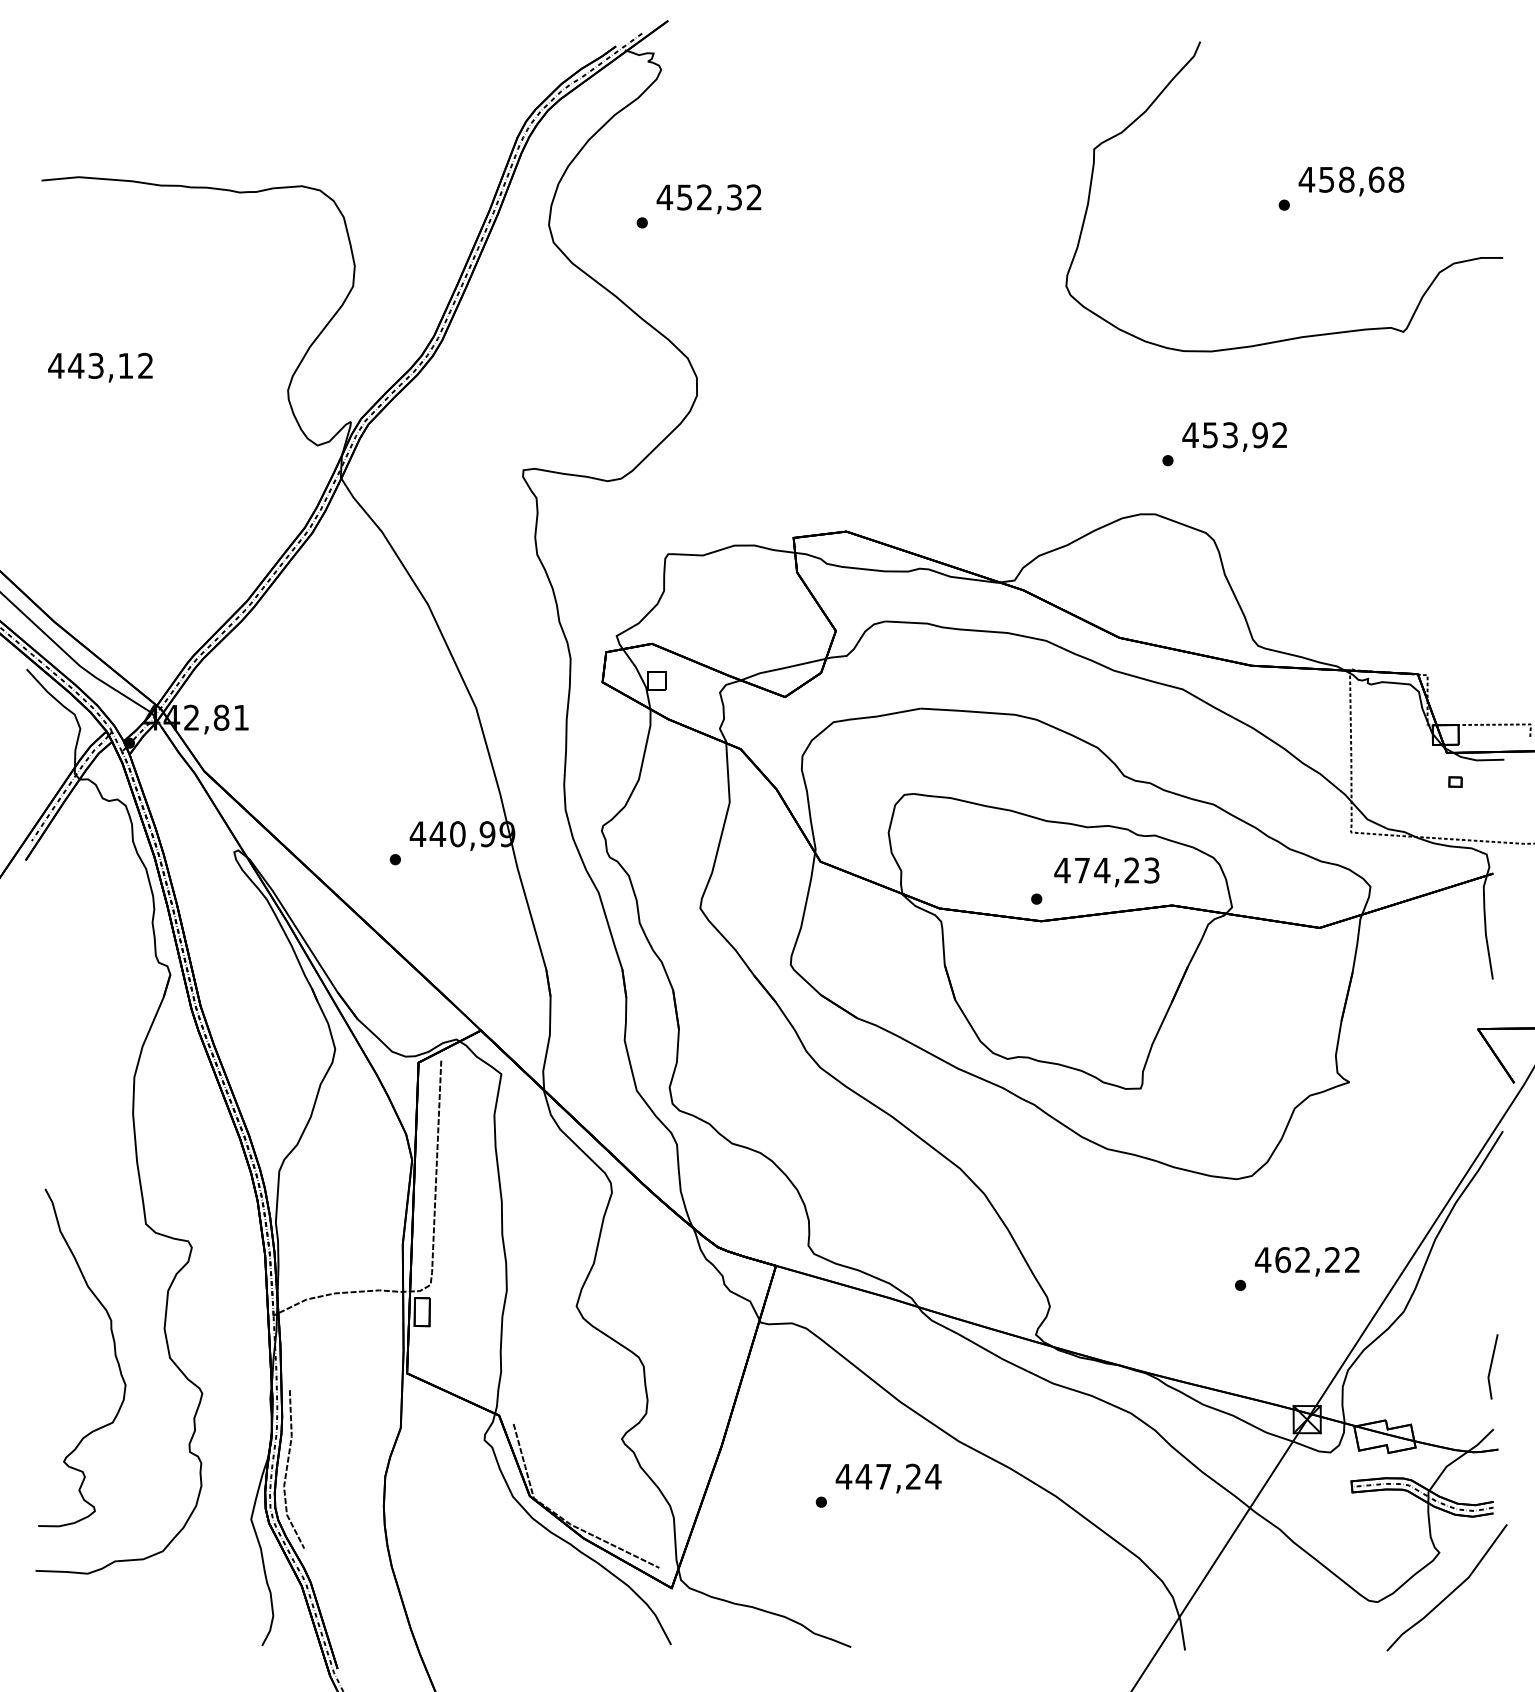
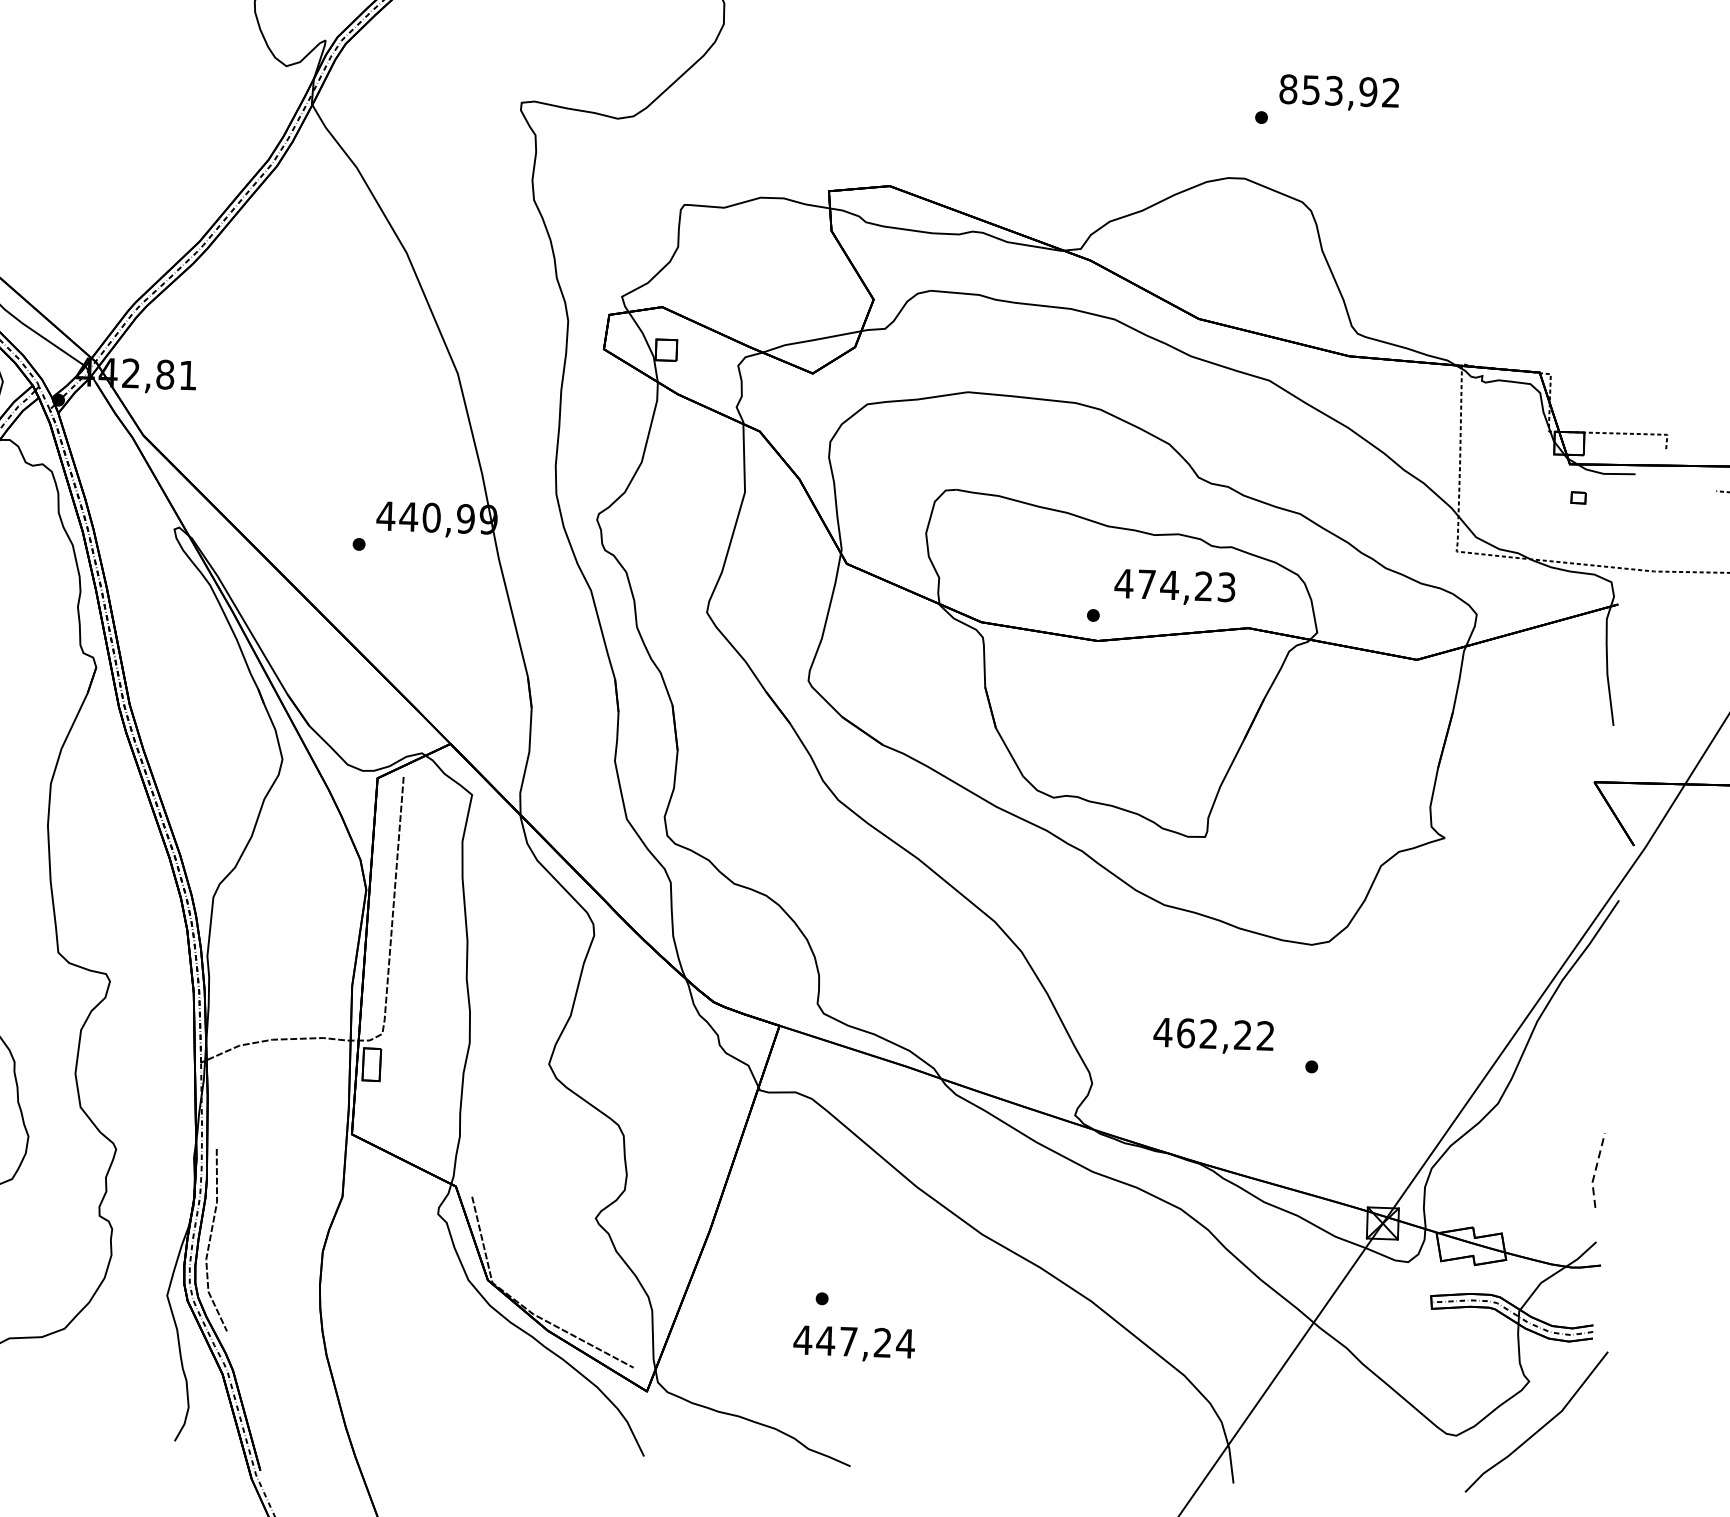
text: (1190, 435) -> (1288, 89), 453,92 -> 853,92
text: (1306, 1261) -> (1212, 1035), moved
line: (1490, 1367) -> (1595, 1171), solid -> dashed
text: (888, 1478) -> (854, 1343), moved

